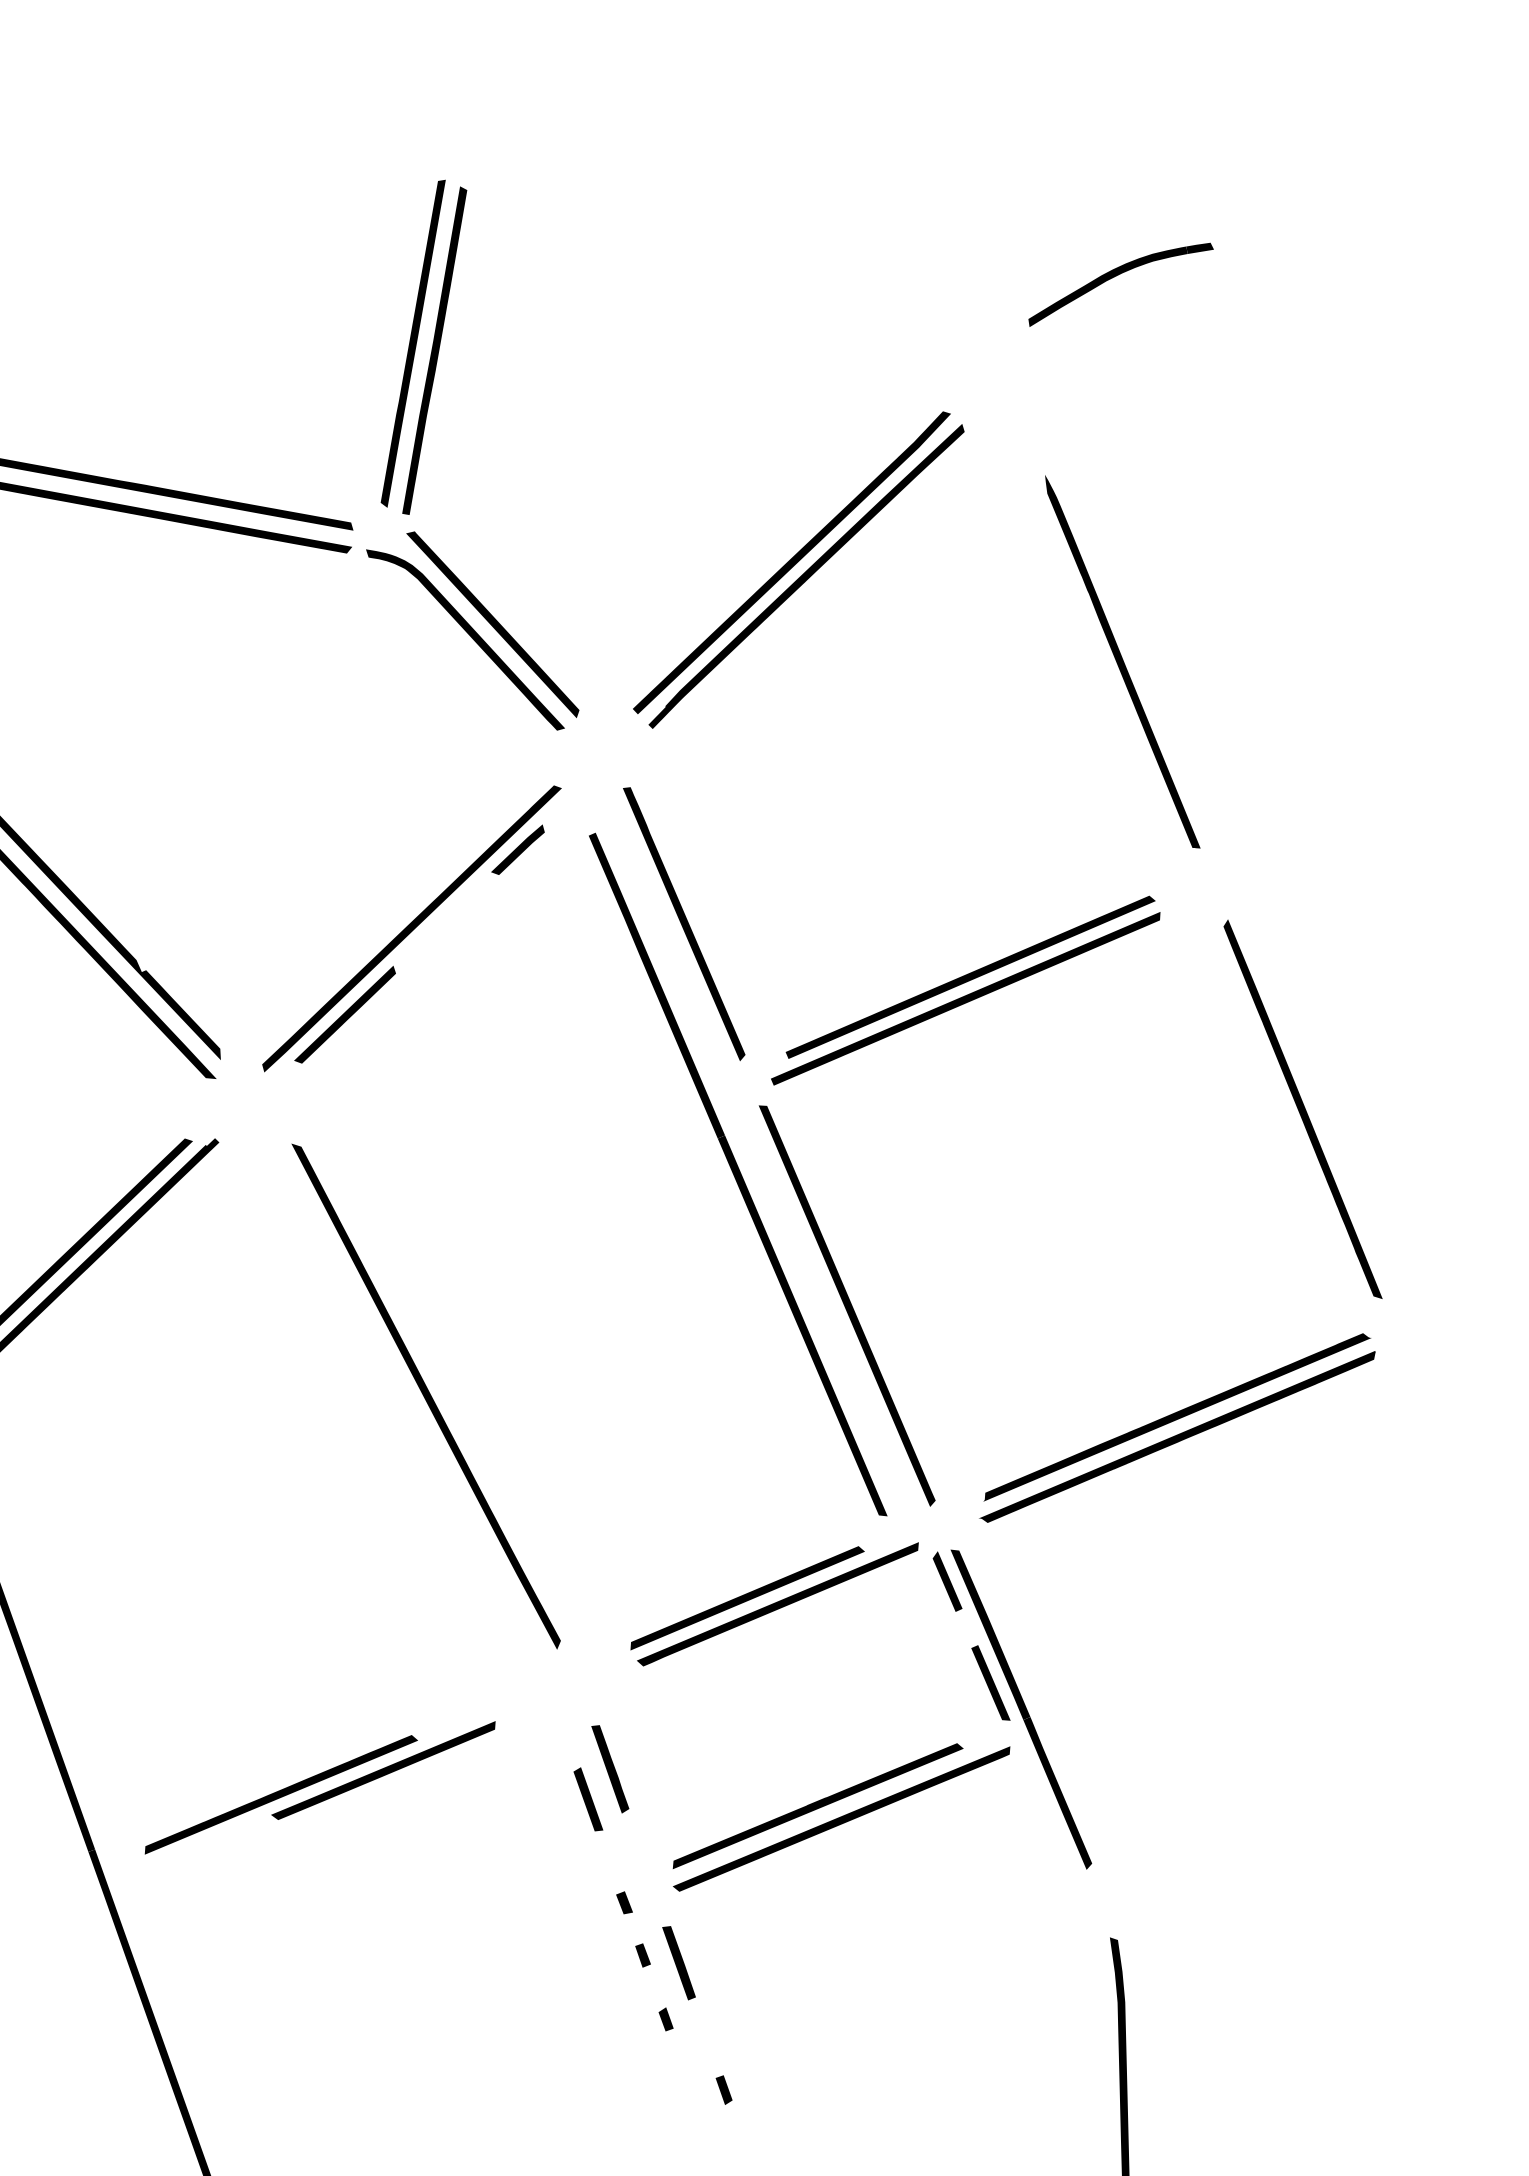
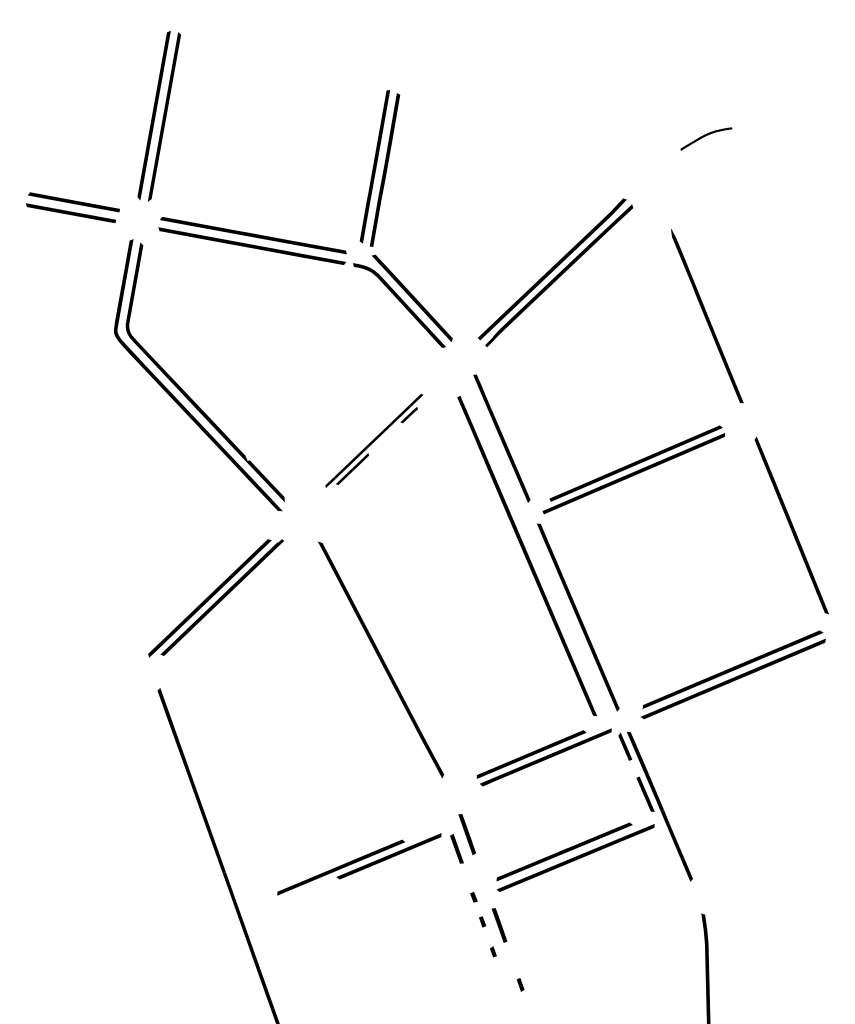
part: (1120, 283) -> (706, 138), size x0.6
part: (412, 927) -> (374, 440), size x0.7
part: (320, 1788) -> (359, 864), moved

